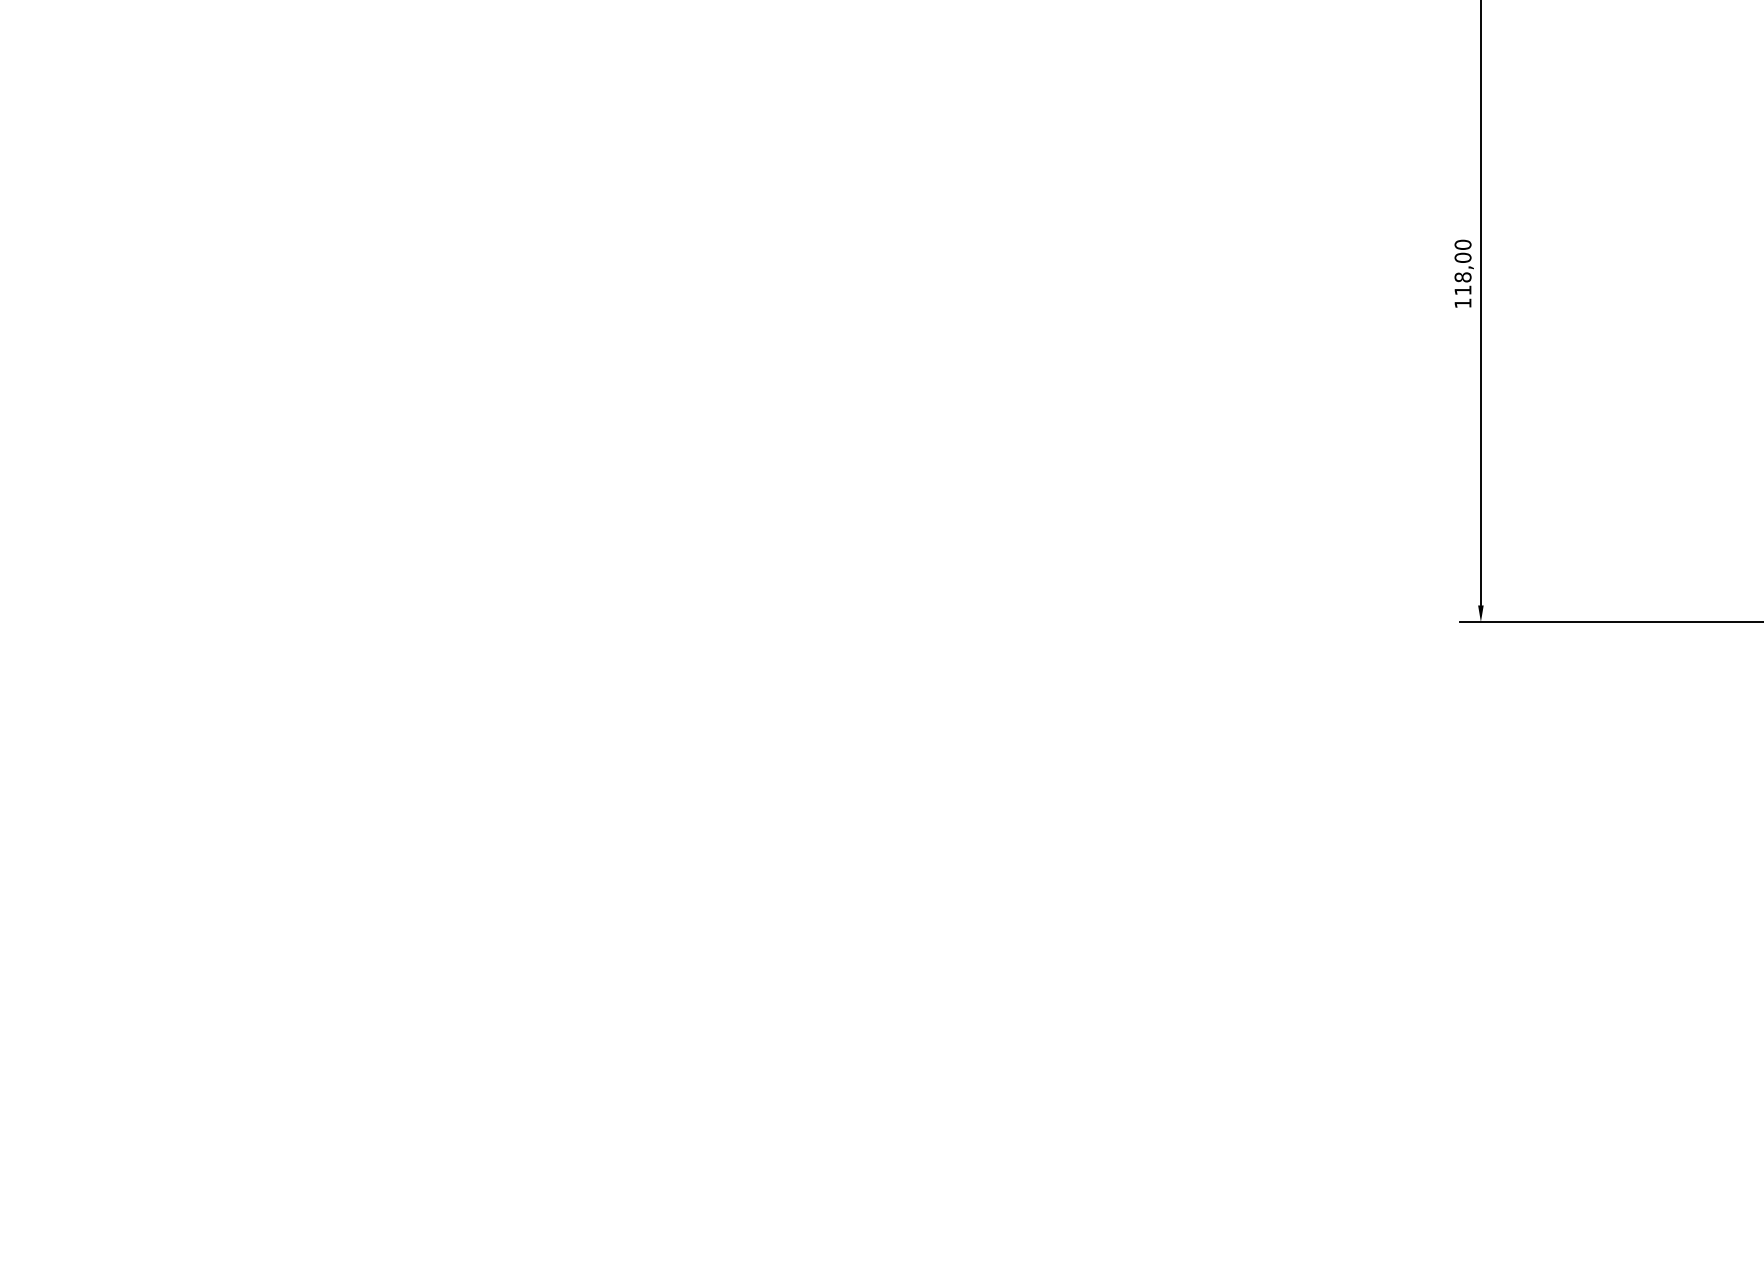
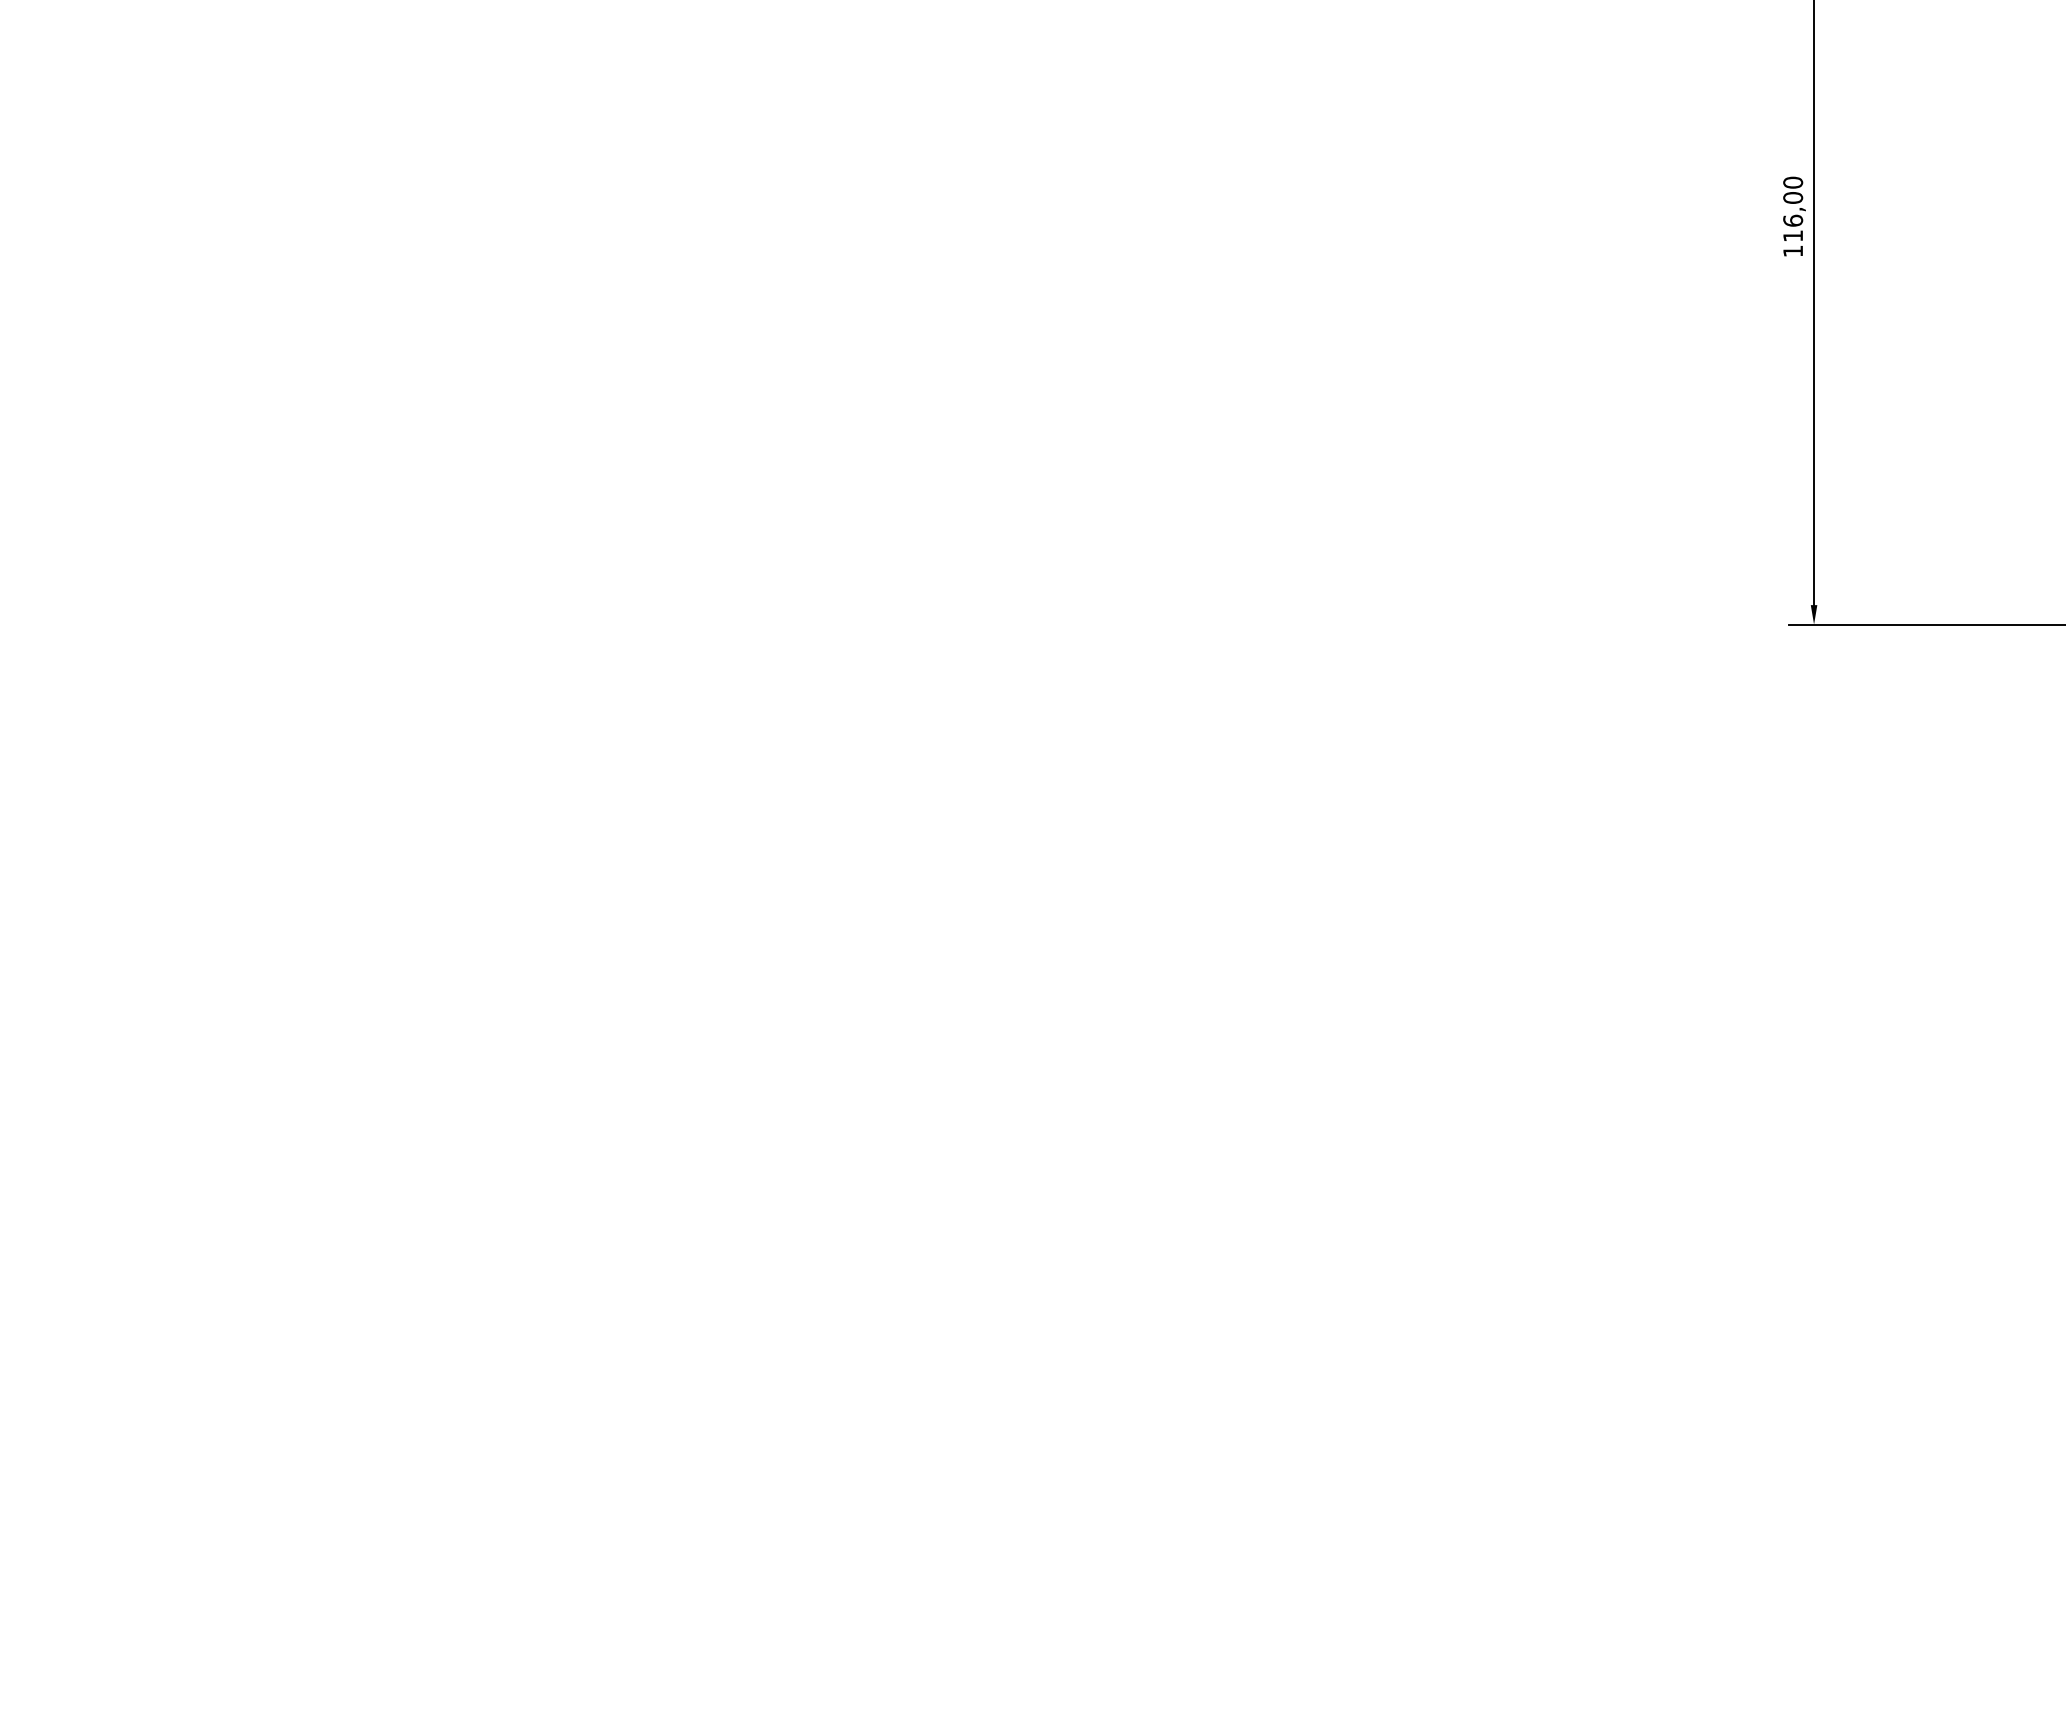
text: (1462, 277) -> (1792, 220), 118,00 -> 116,00

